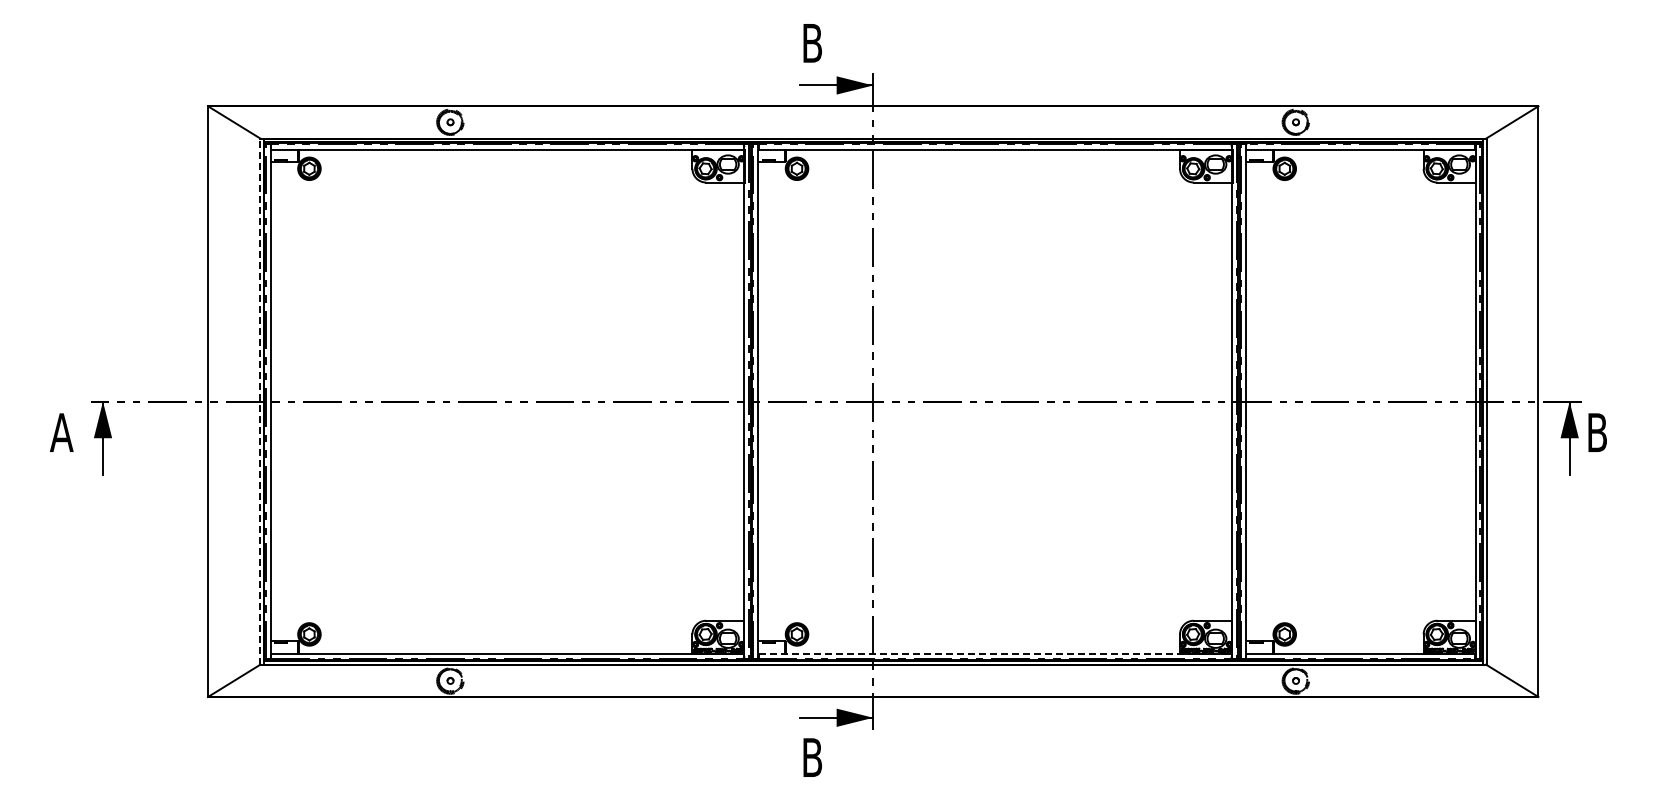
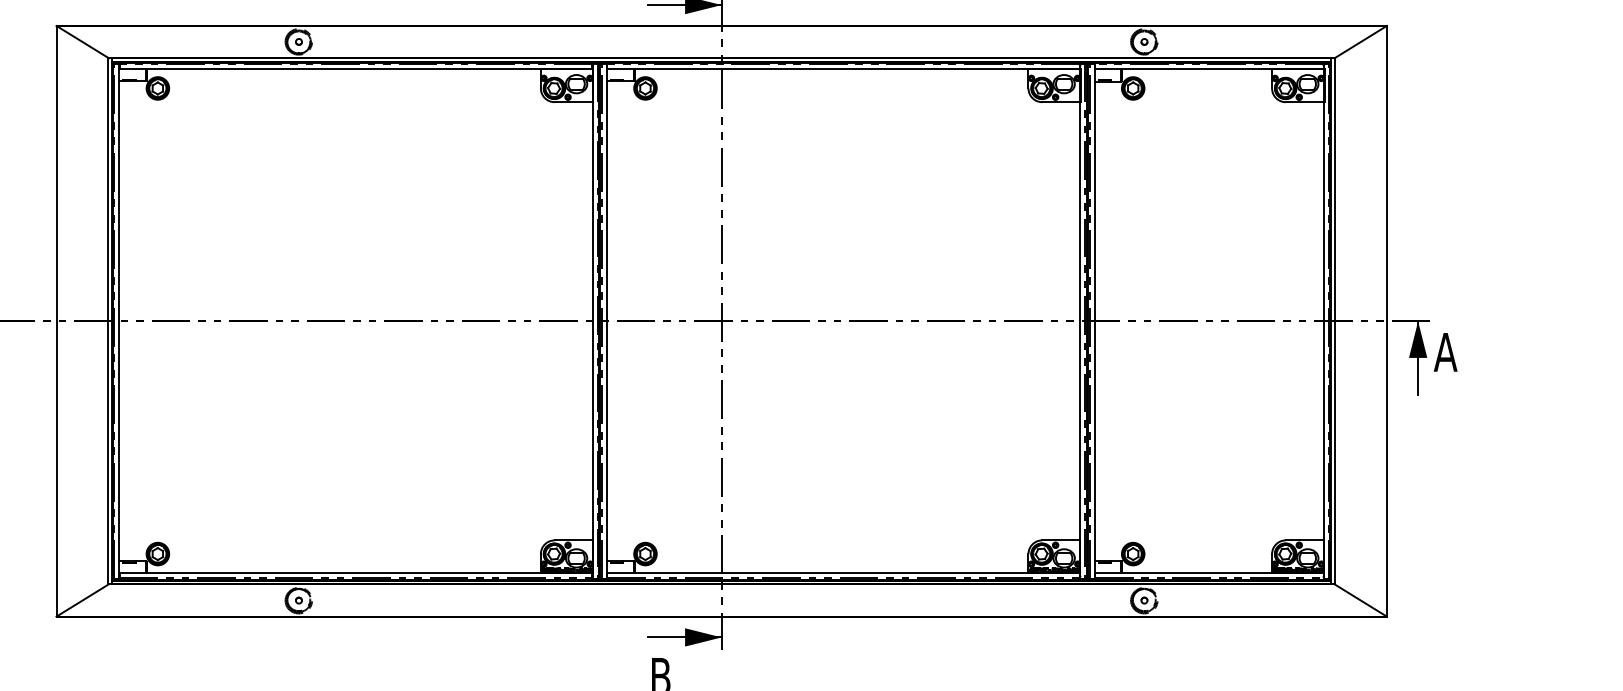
line: (259, 401) -> (107, 321), dashed -> solid
text: (1596, 432) -> (1444, 352), B -> A
line: (995, 653) -> (843, 573), dashed -> solid

